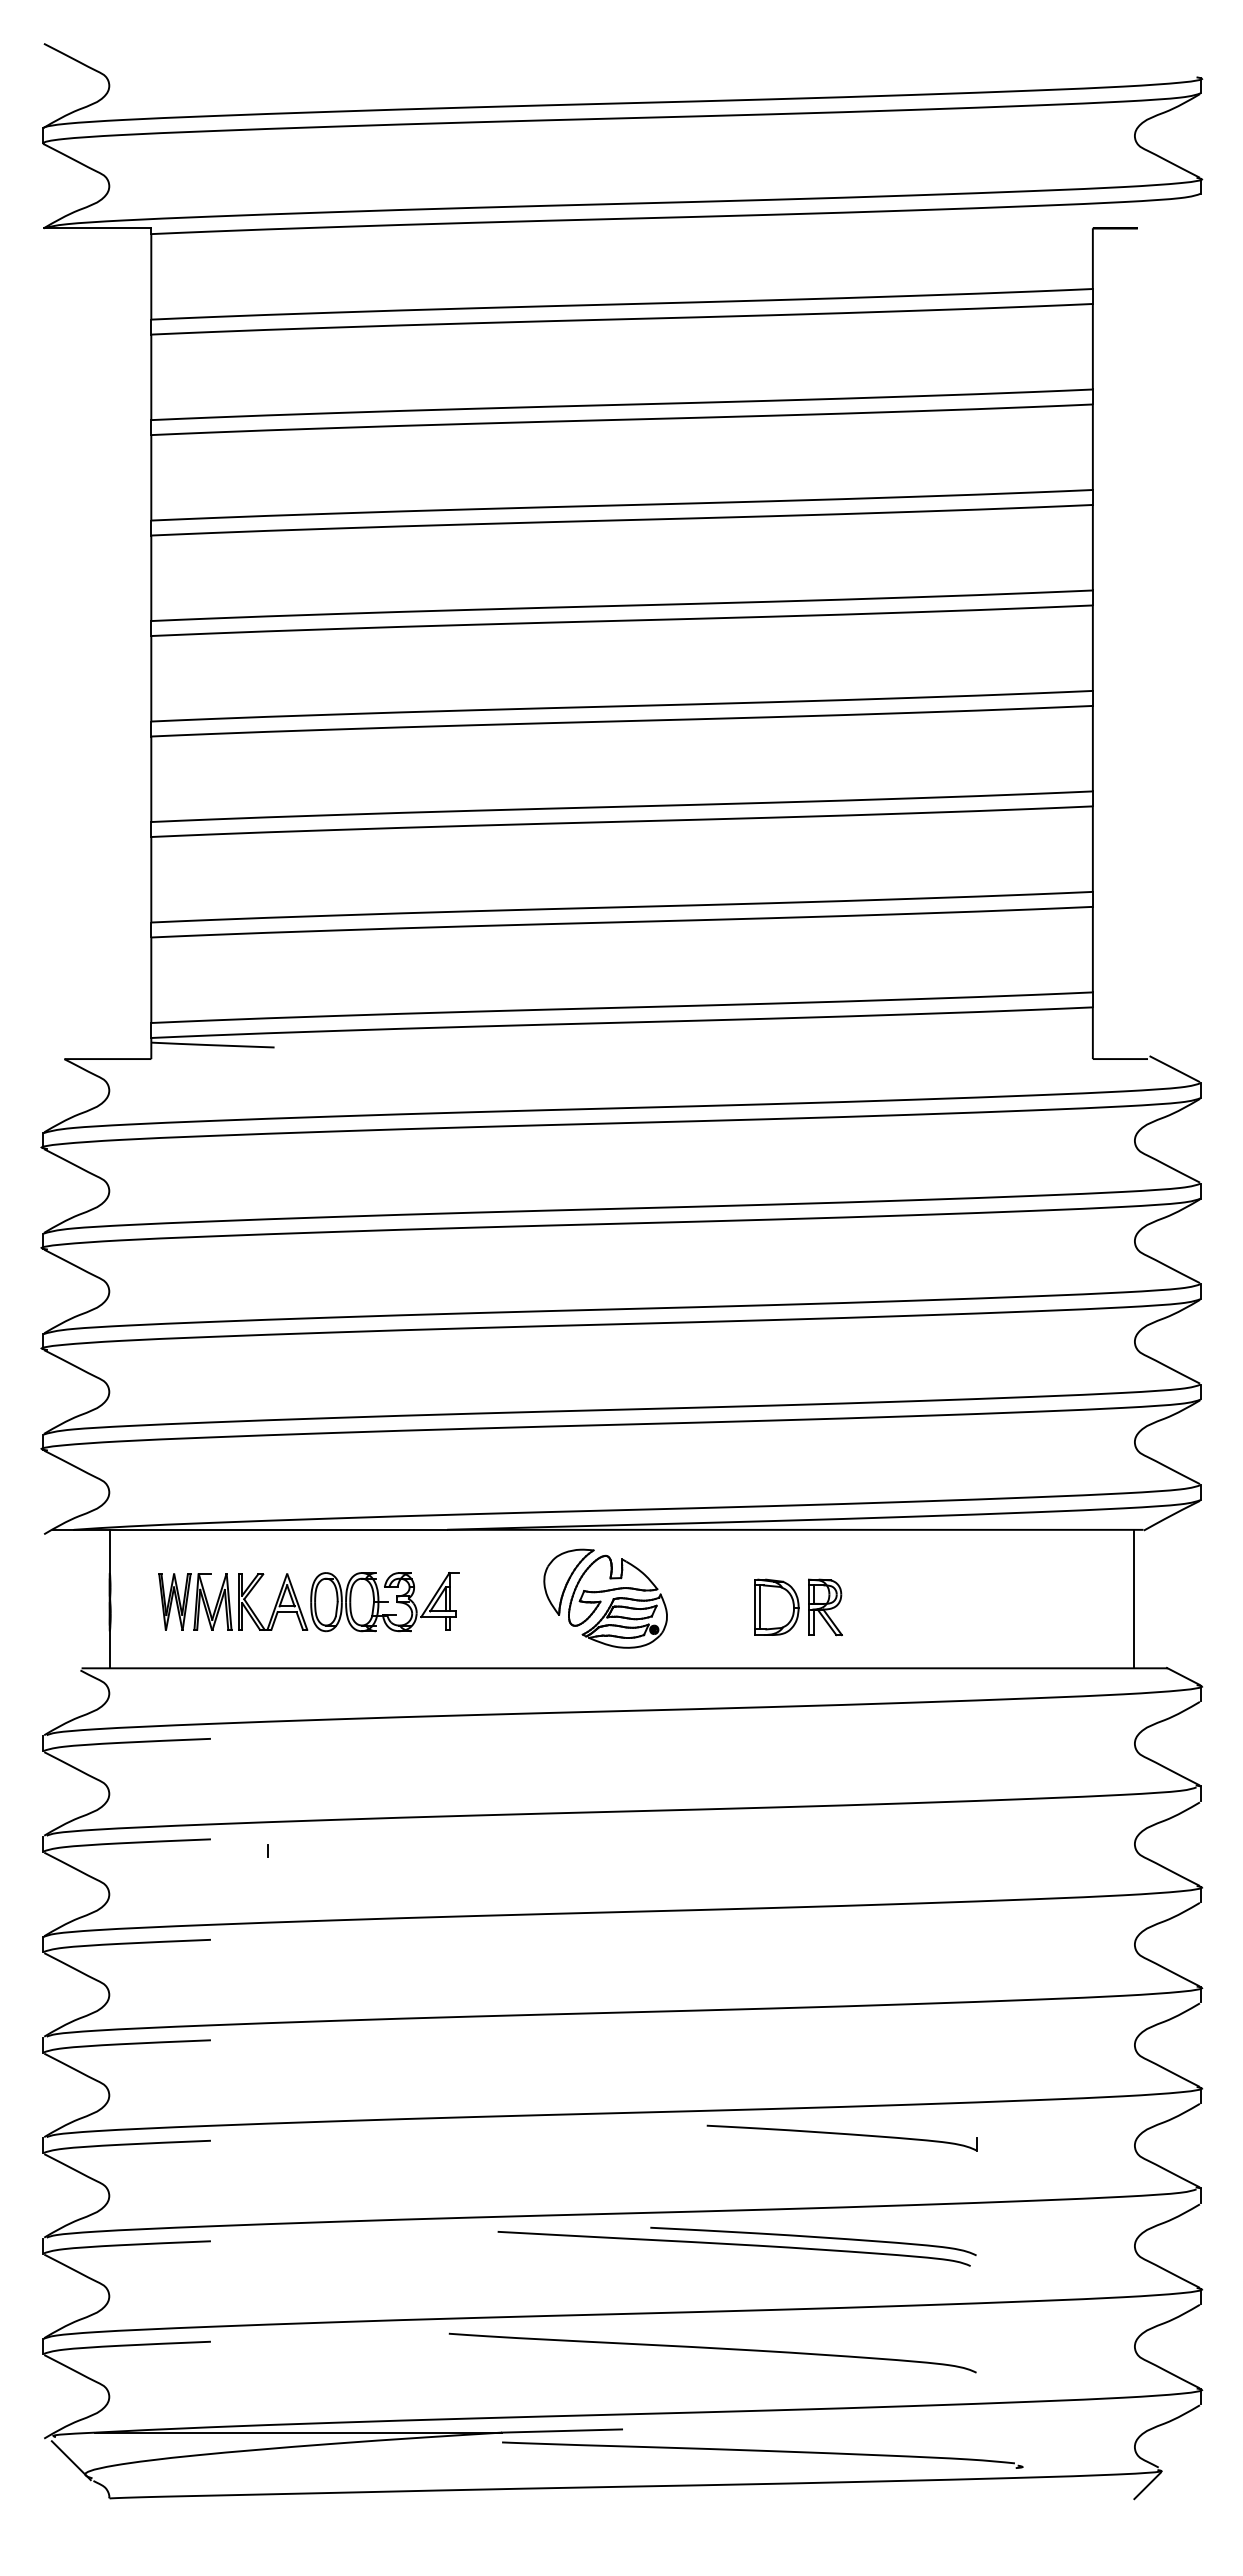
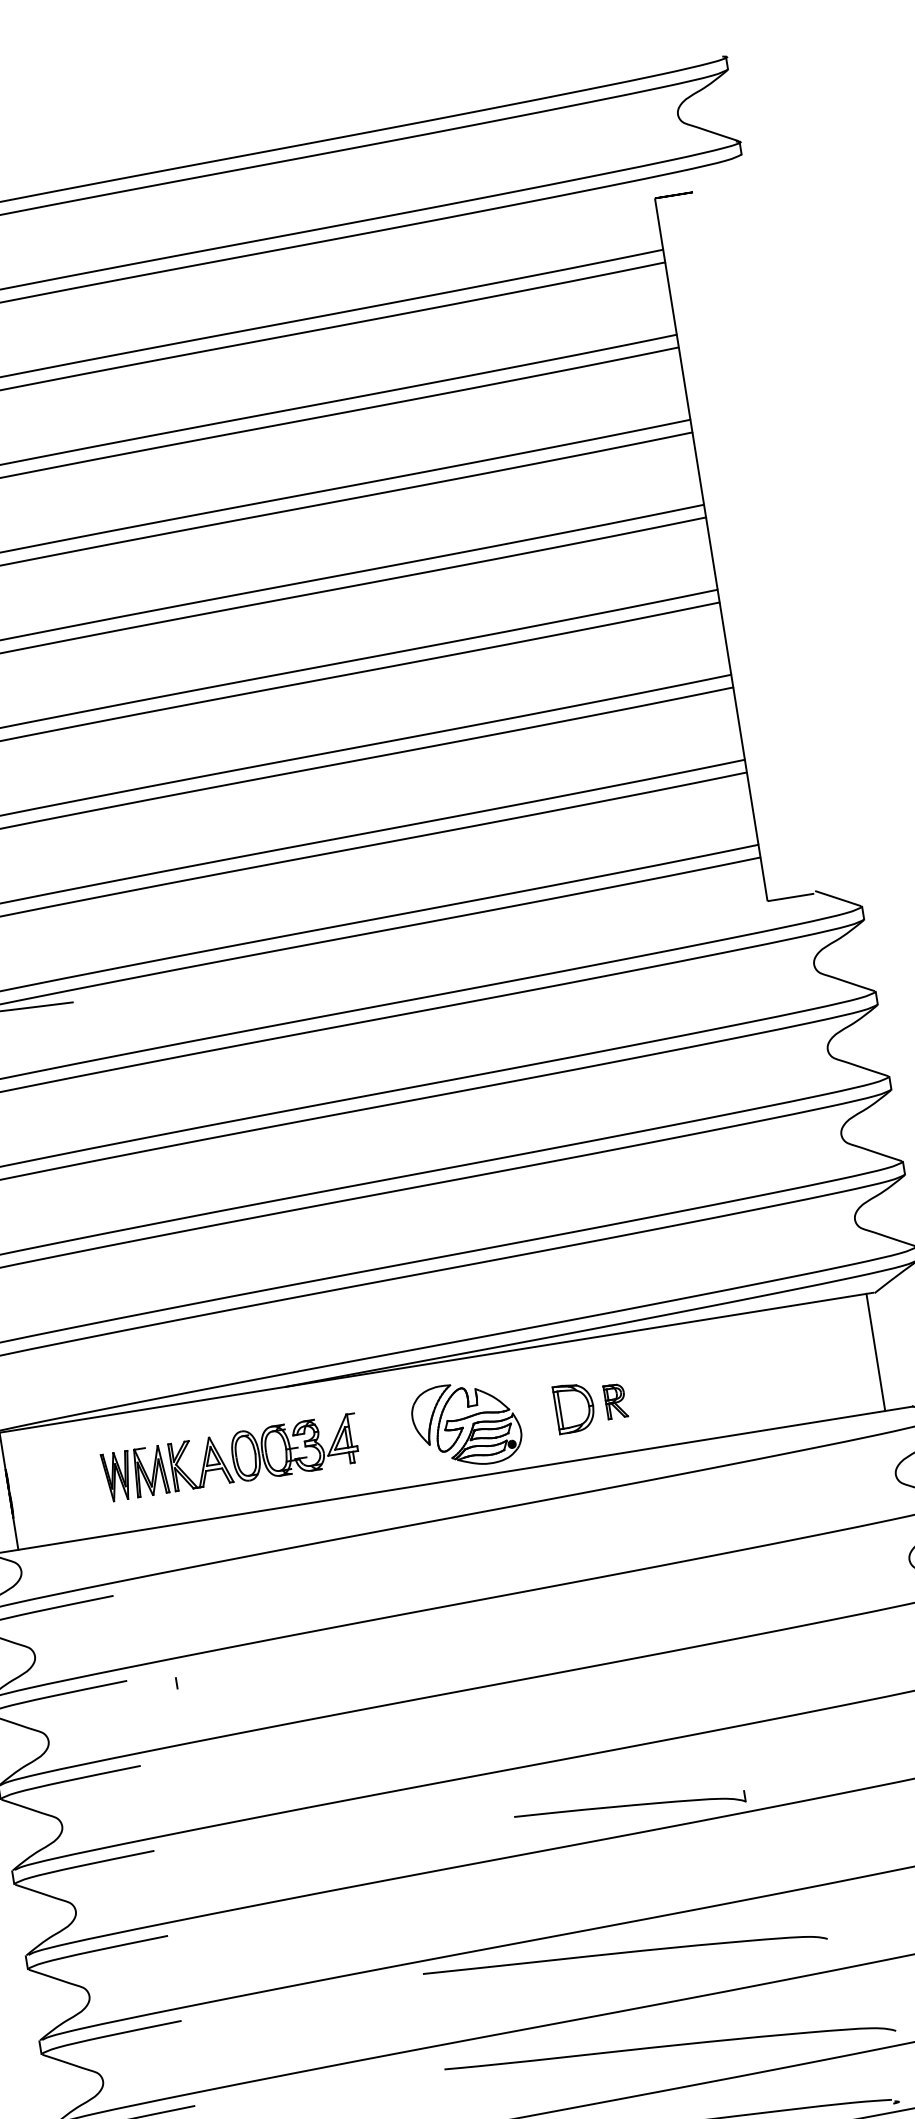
part: (605, 1598) -> (466, 1424), moved
part: (308, 1602) -> (230, 1458), moved
part: (825, 1607) -> (615, 1401), size x0.7
part: (841, 2137) -> (629, 1808), moved
curve: (813, 2237) -> (690, 1936), removed
curve: (713, 2349) -> (670, 2046), moved

